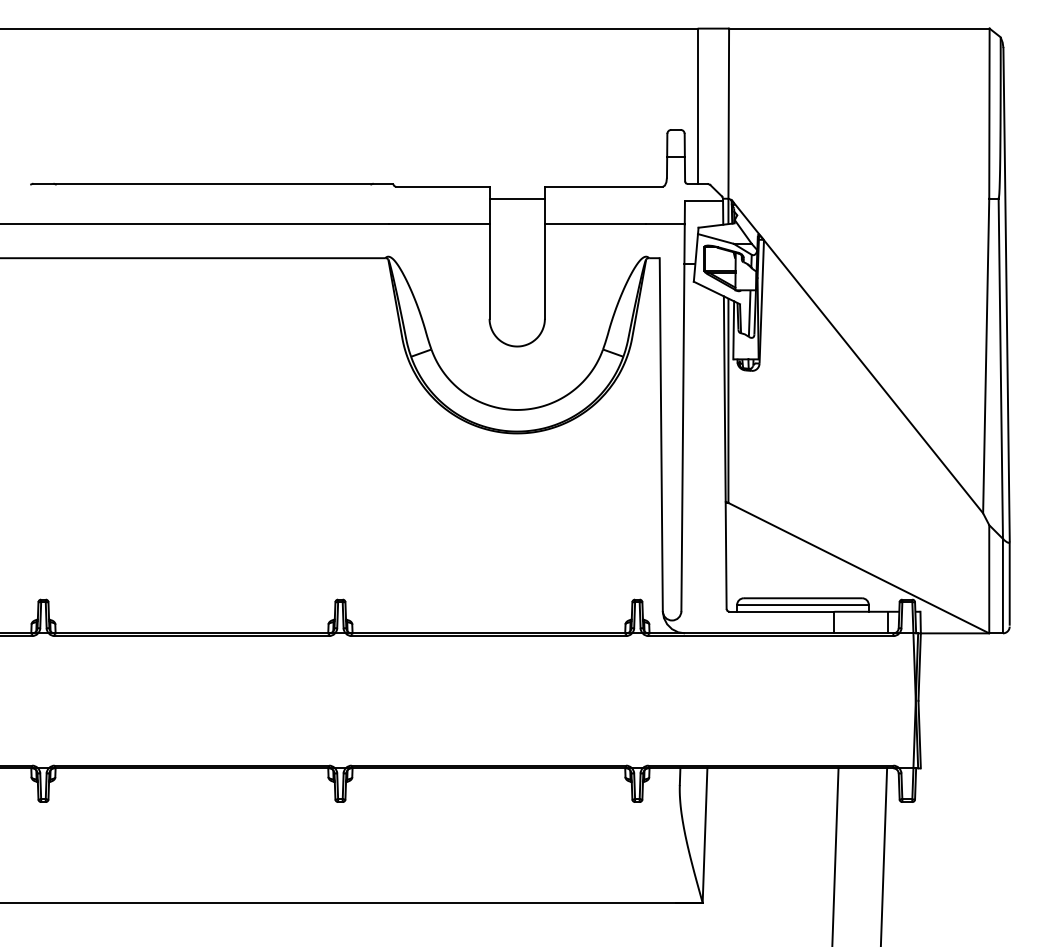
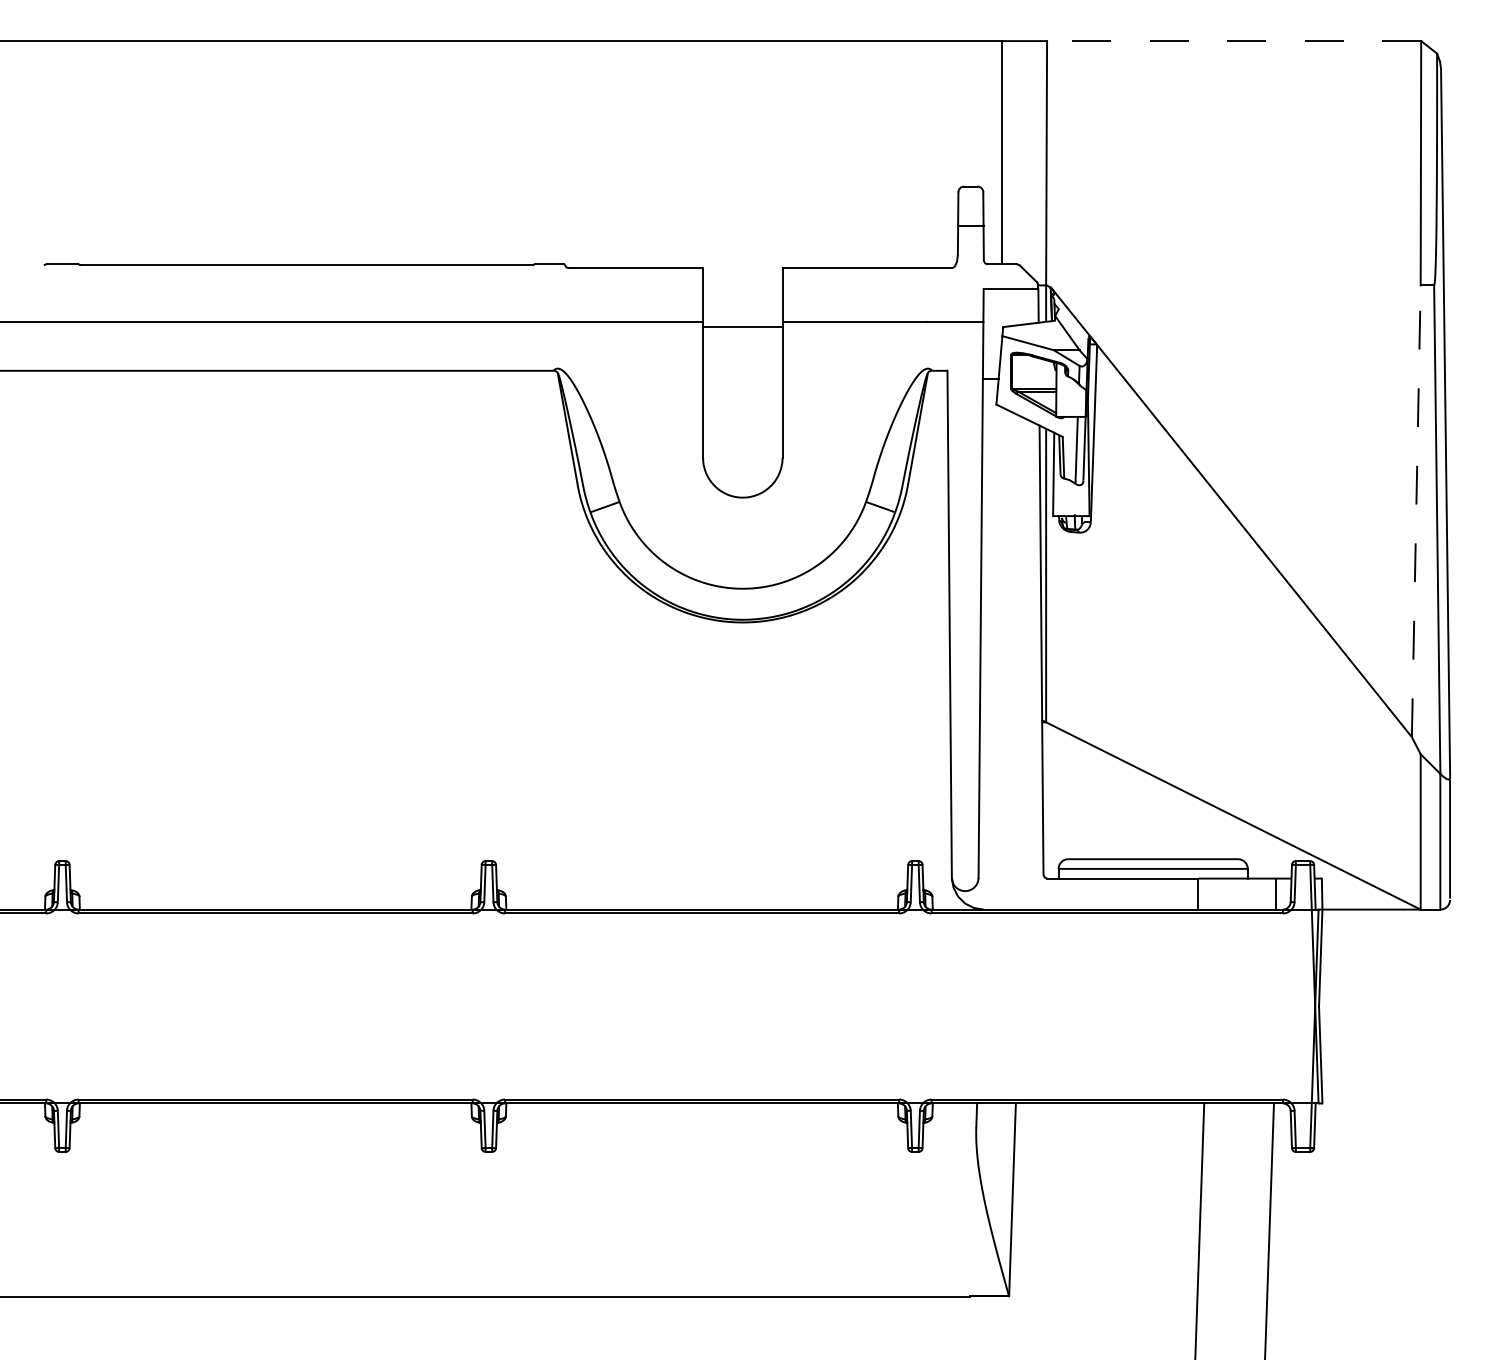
line: (858, 28) -> (1232, 40), solid -> dashed
line: (516, 198) -> (741, 326), moved
line: (986, 355) -> (1416, 510), solid -> dashed

